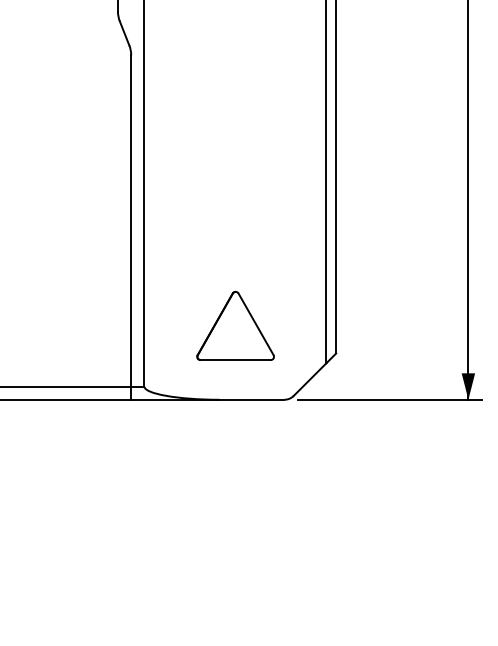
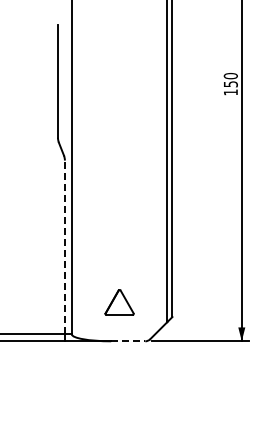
line: (130, 220) -> (64, 247), solid -> dashed
part: (235, 325) -> (119, 302), size x0.7
line: (252, 400) -> (128, 341), solid -> dashed

